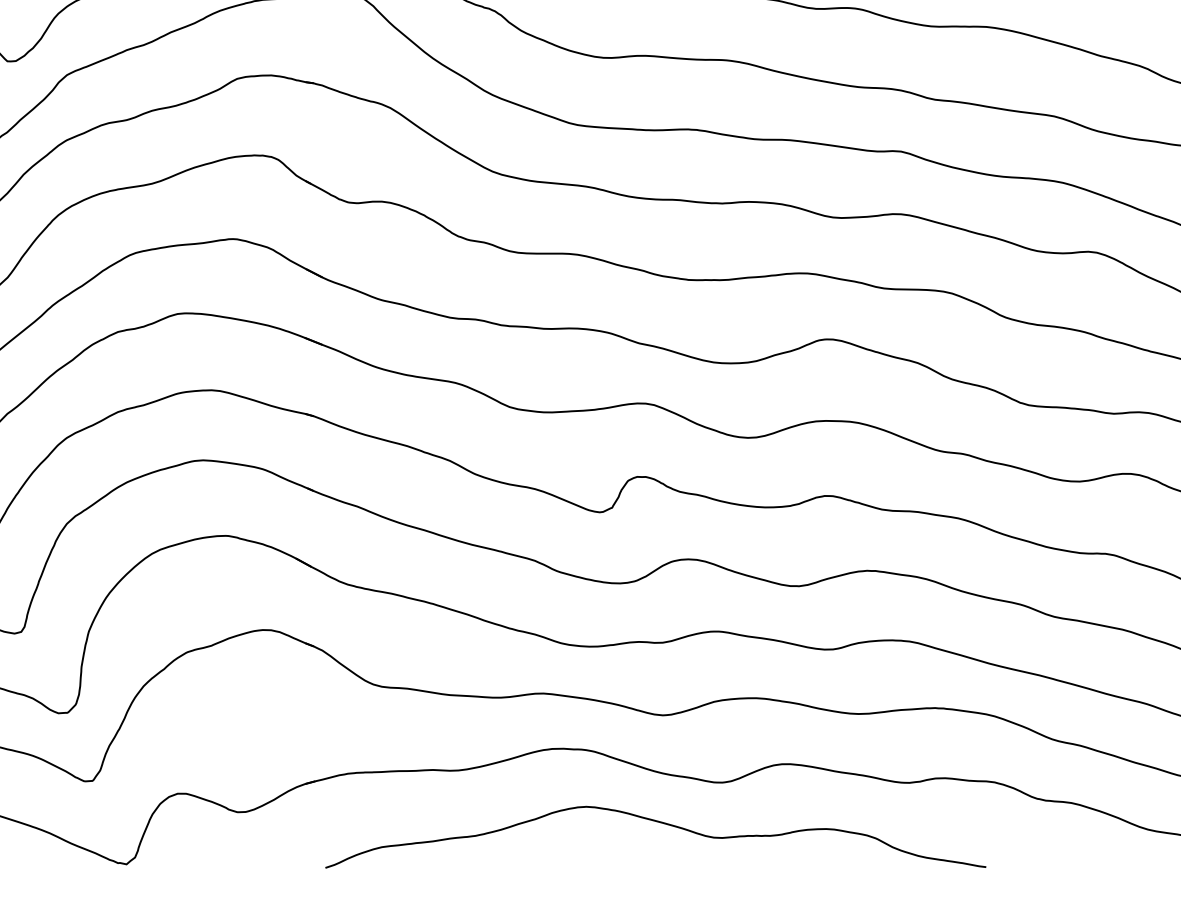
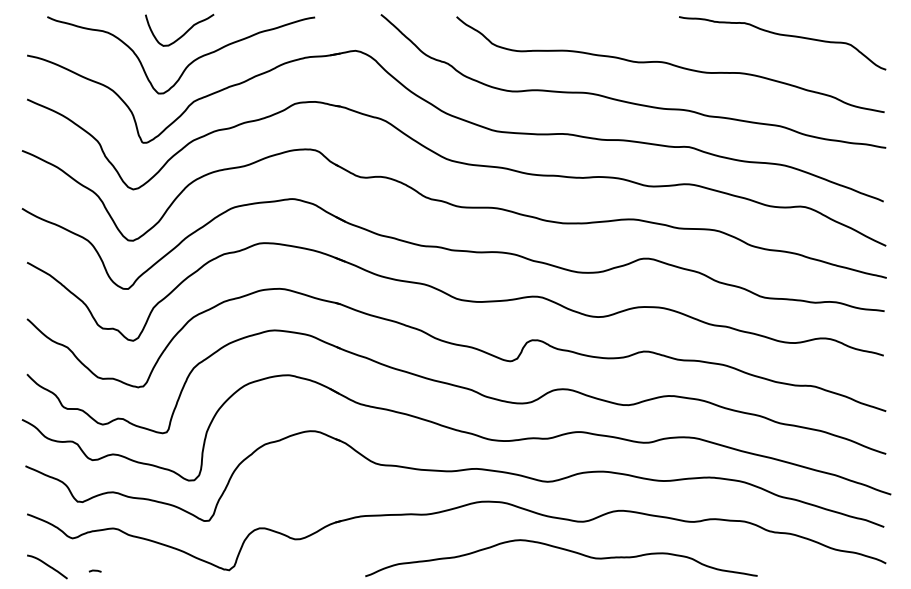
curve: (660, 824) -> (564, 550), moved

